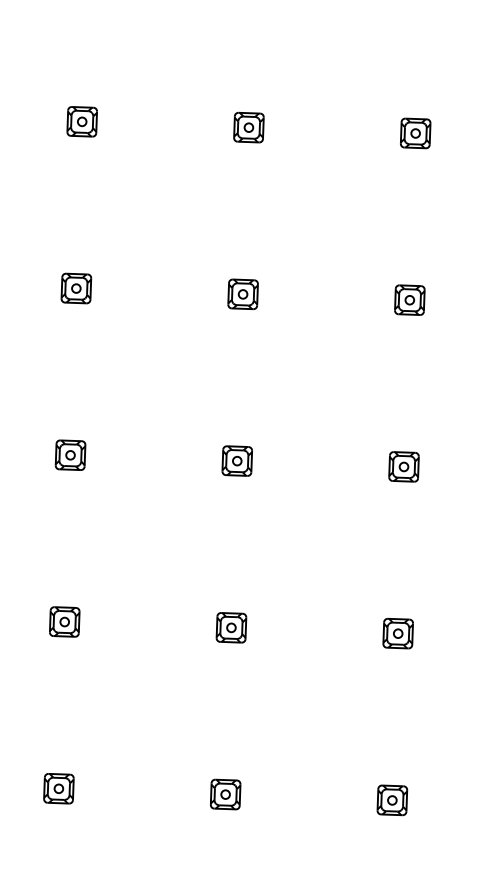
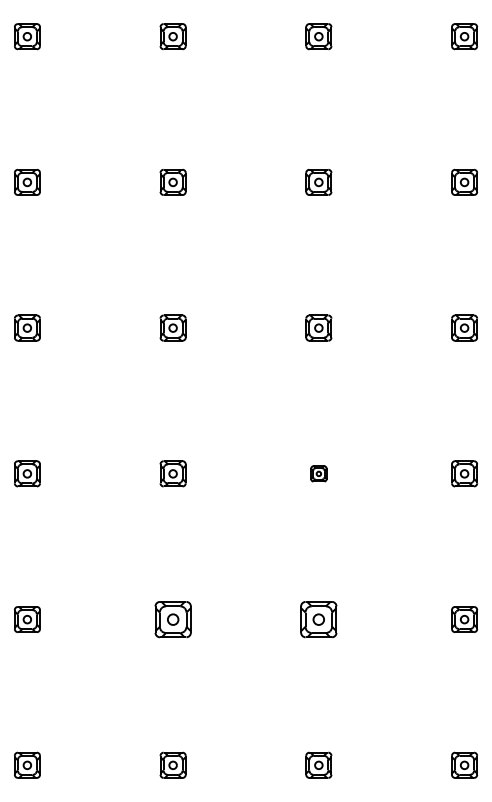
part: (403, 466) -> (318, 473), size x0.6
part: (230, 627) -> (172, 619), size x1.4
part: (397, 633) -> (318, 619), size x1.4

